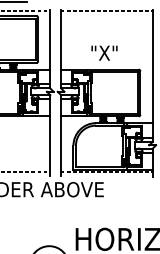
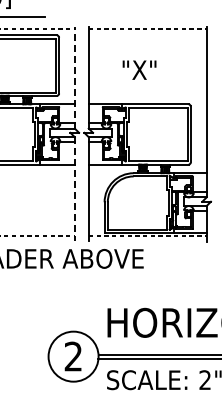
line: (50, 48) -> (74, 77), solid -> dashed
text: (104, 52) -> (139, 69), moved
line: (50, 135) -> (74, 189), solid -> dashed

